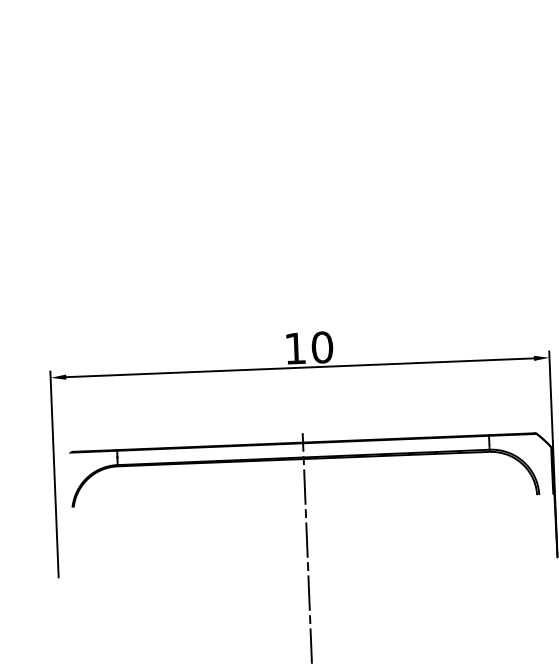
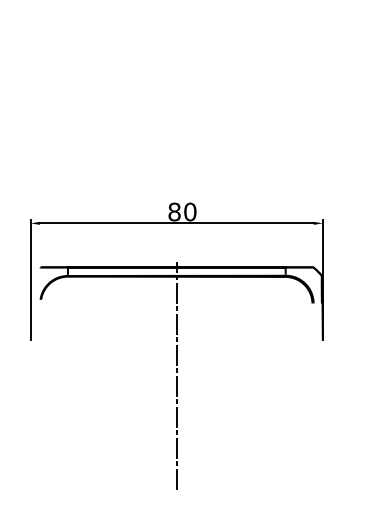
text: (295, 347) -> (174, 211), 10 -> 80

